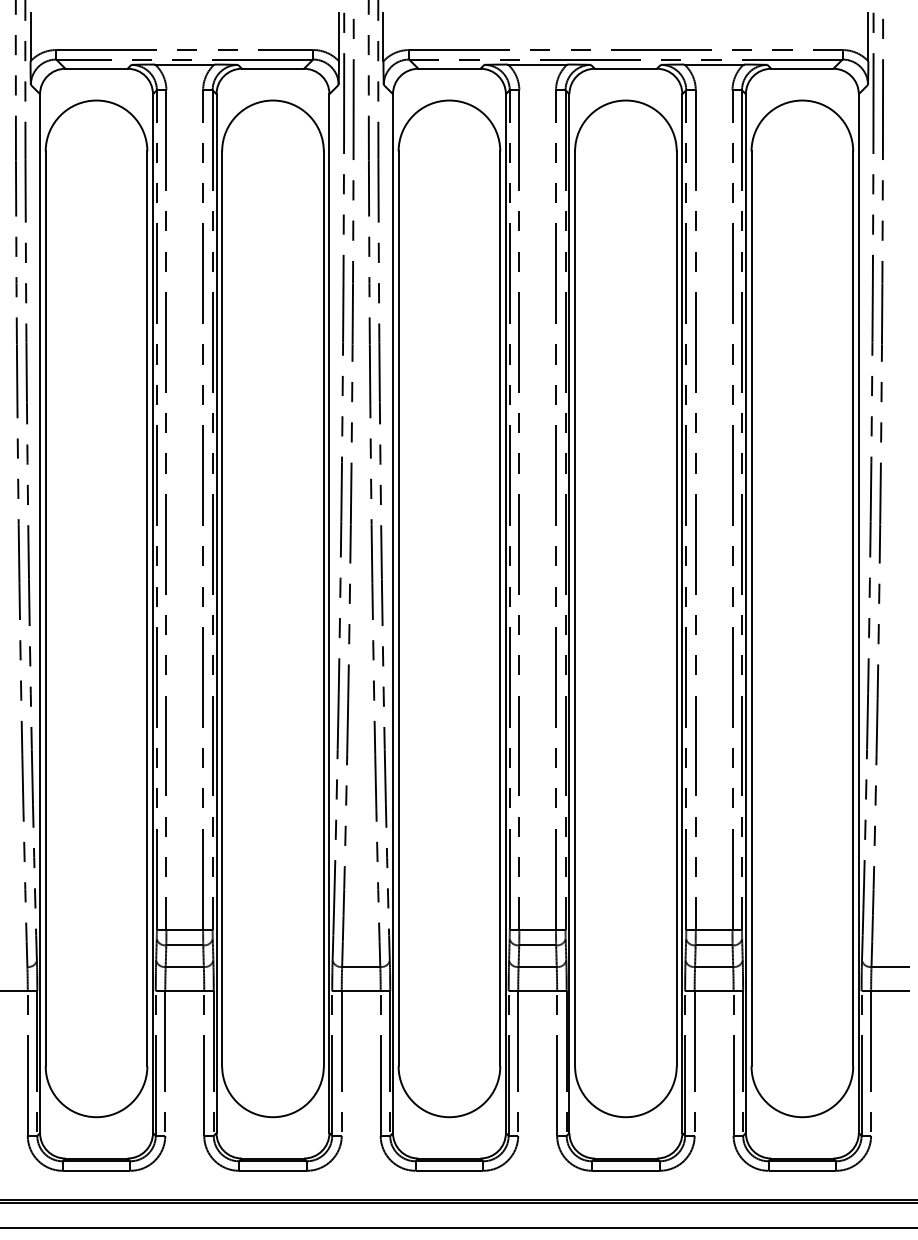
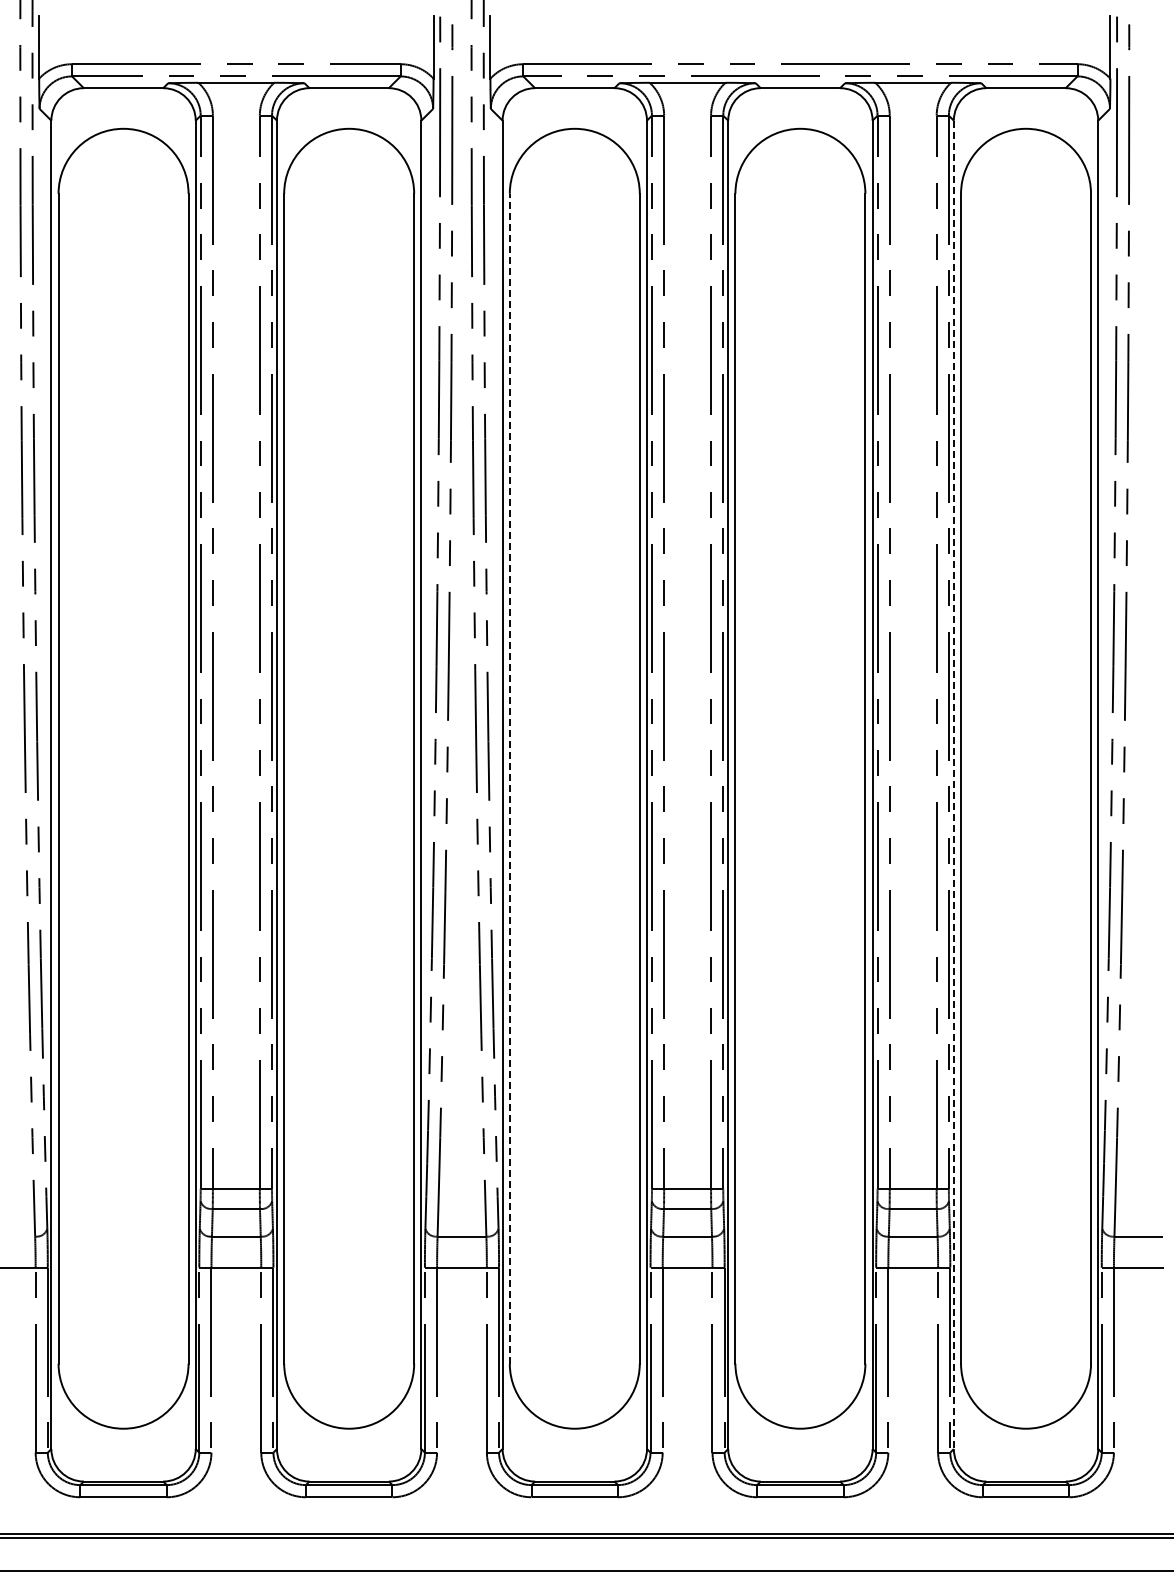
line: (398, 608) -> (509, 778), solid -> dashed
line: (745, 614) -> (953, 785), solid -> dashed

